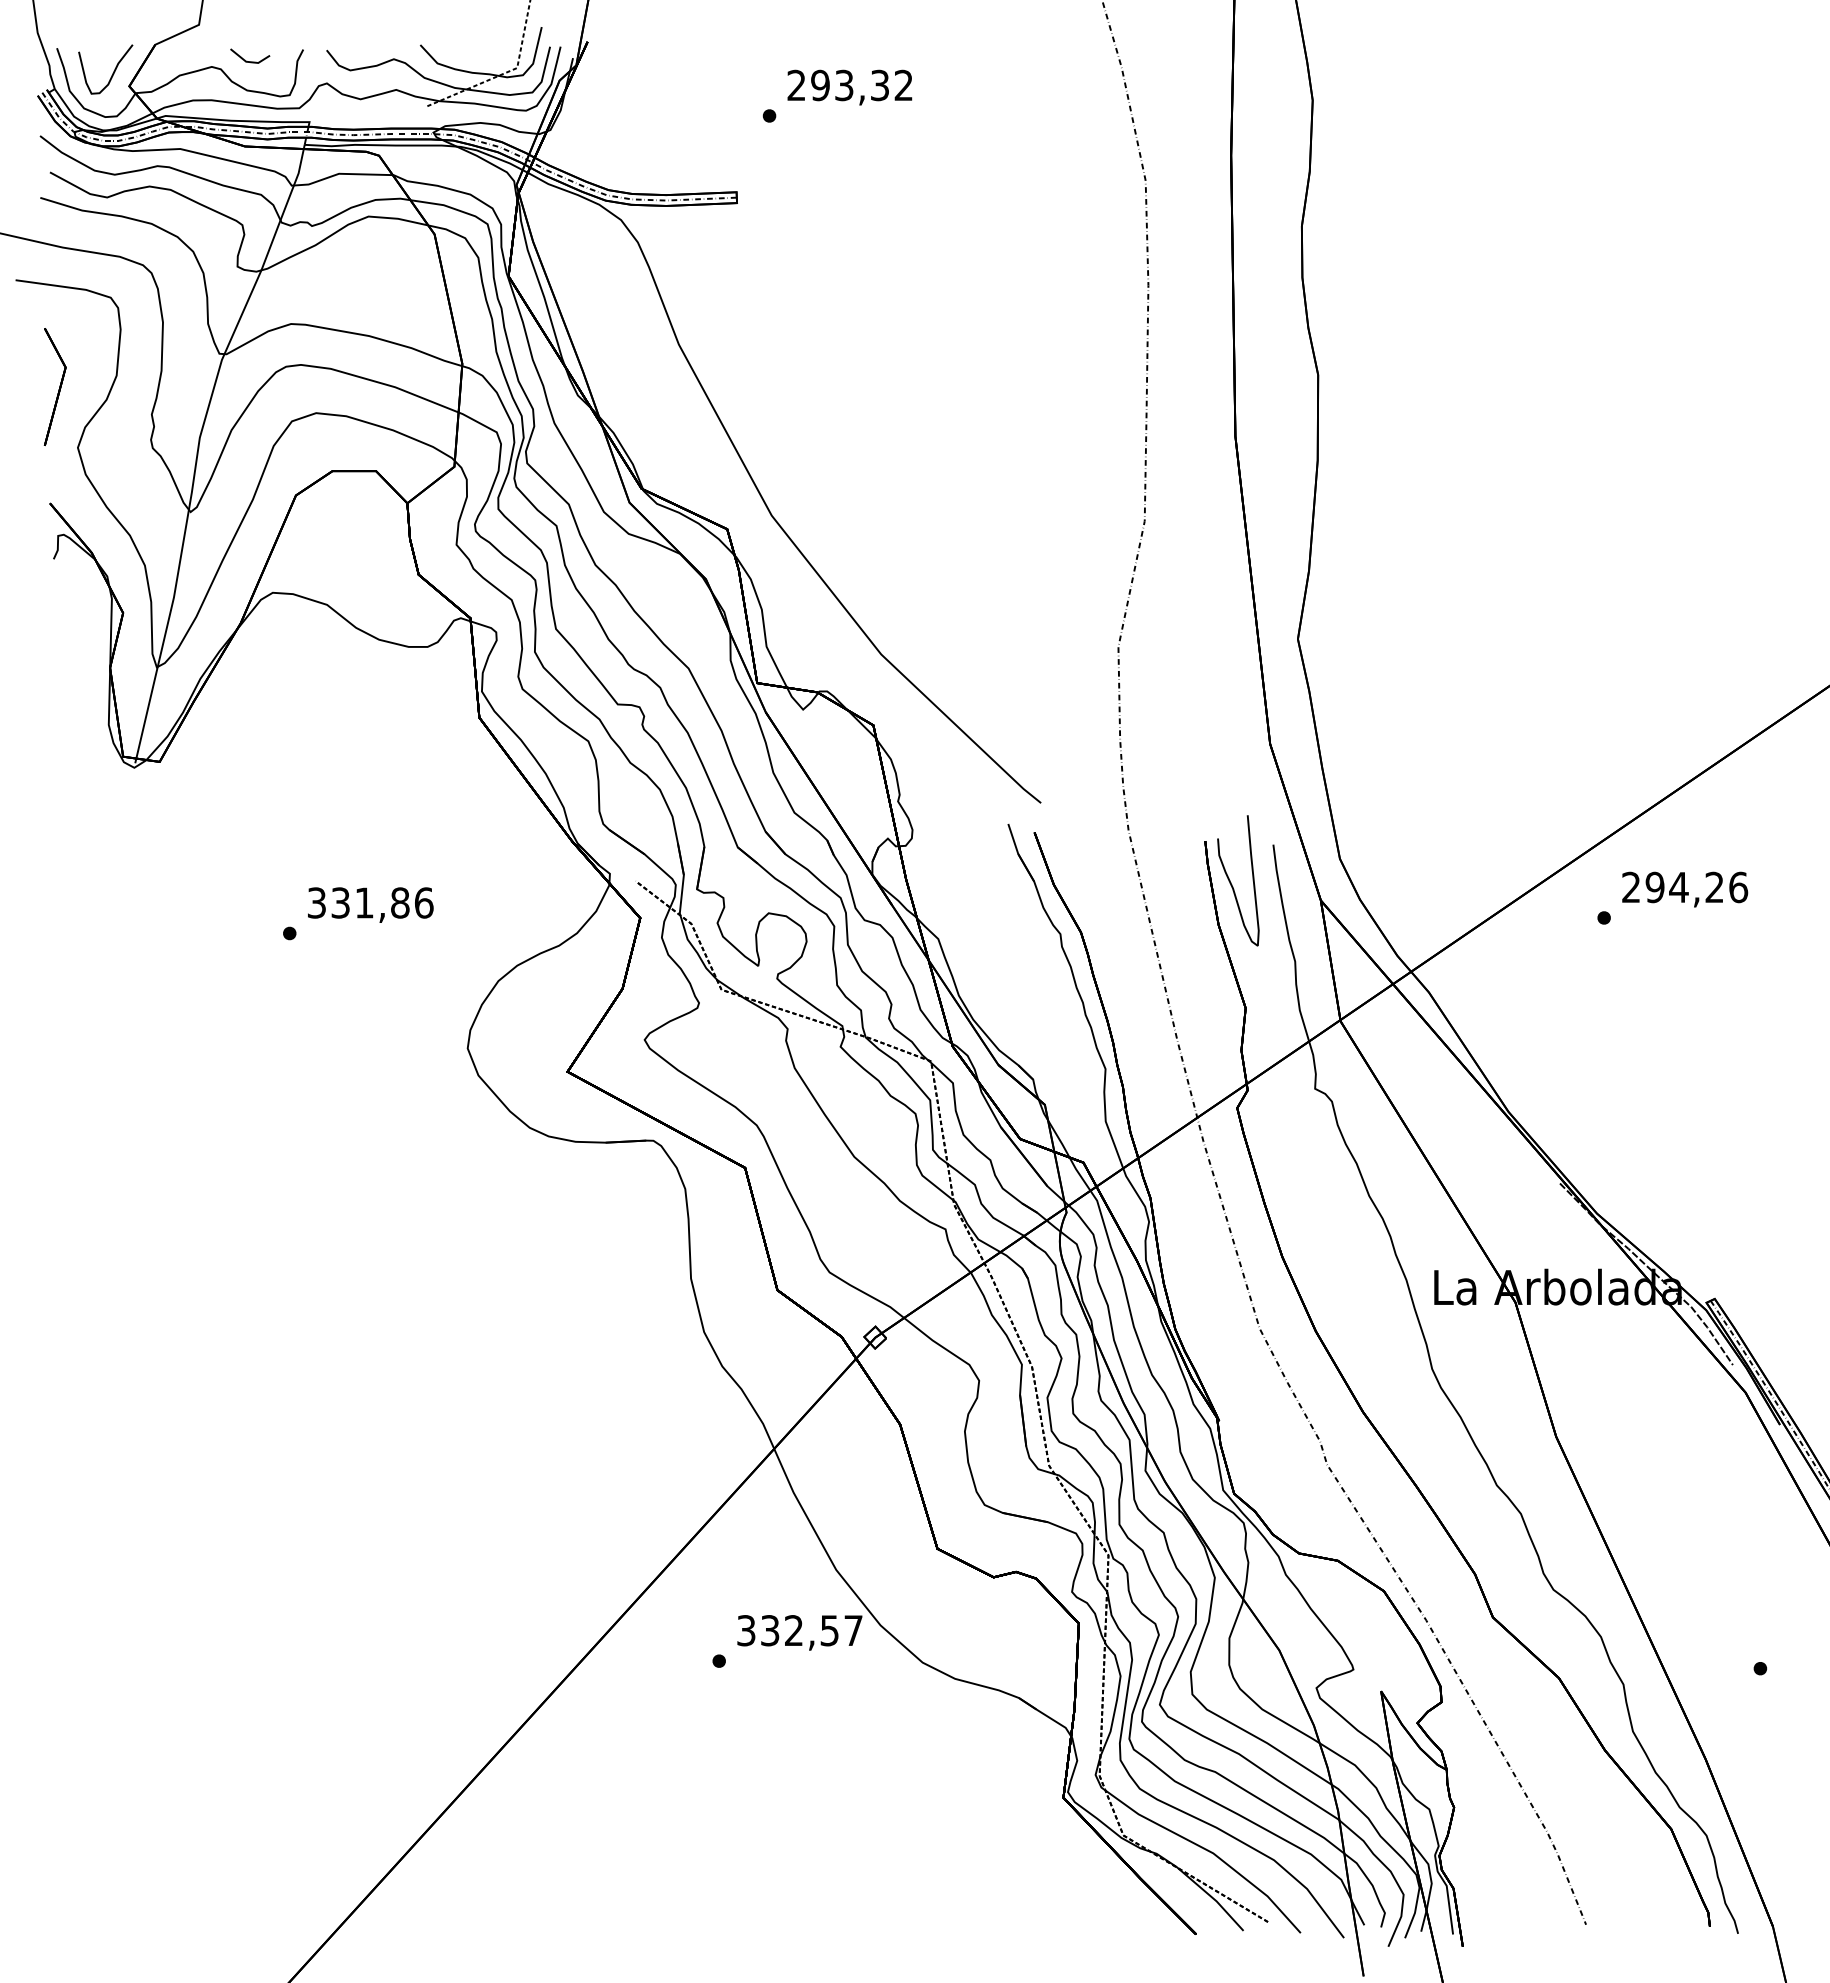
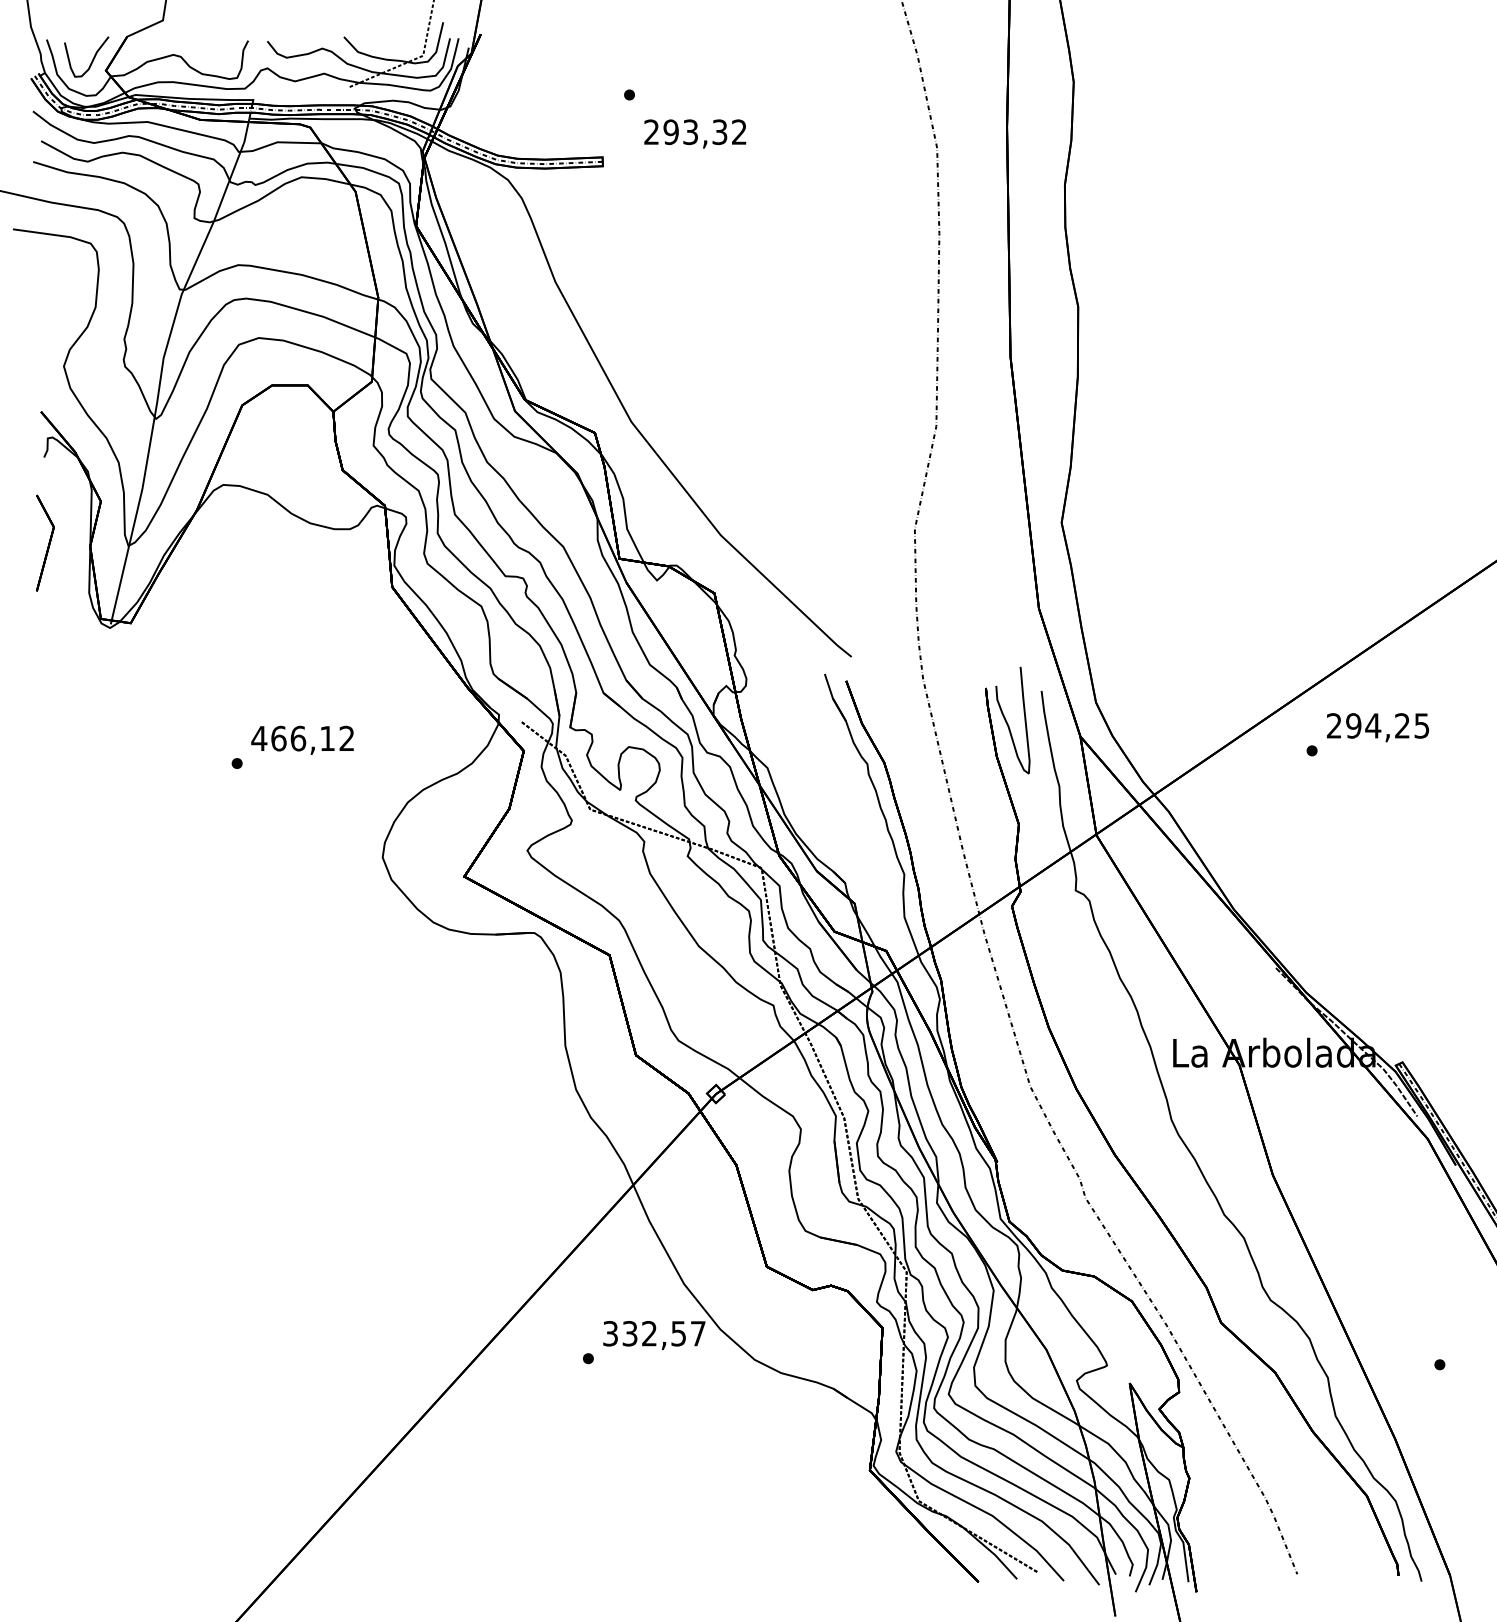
line: (250, 61) -> (205, 50), removed
text: (849, 87) -> (694, 133), moved
part: (54, 387) -> (44, 543), moved
text: (1738, 887) -> (1421, 725), 294,26 -> 294,25
text: (369, 902) -> (302, 738), 331,86 -> 466,12

